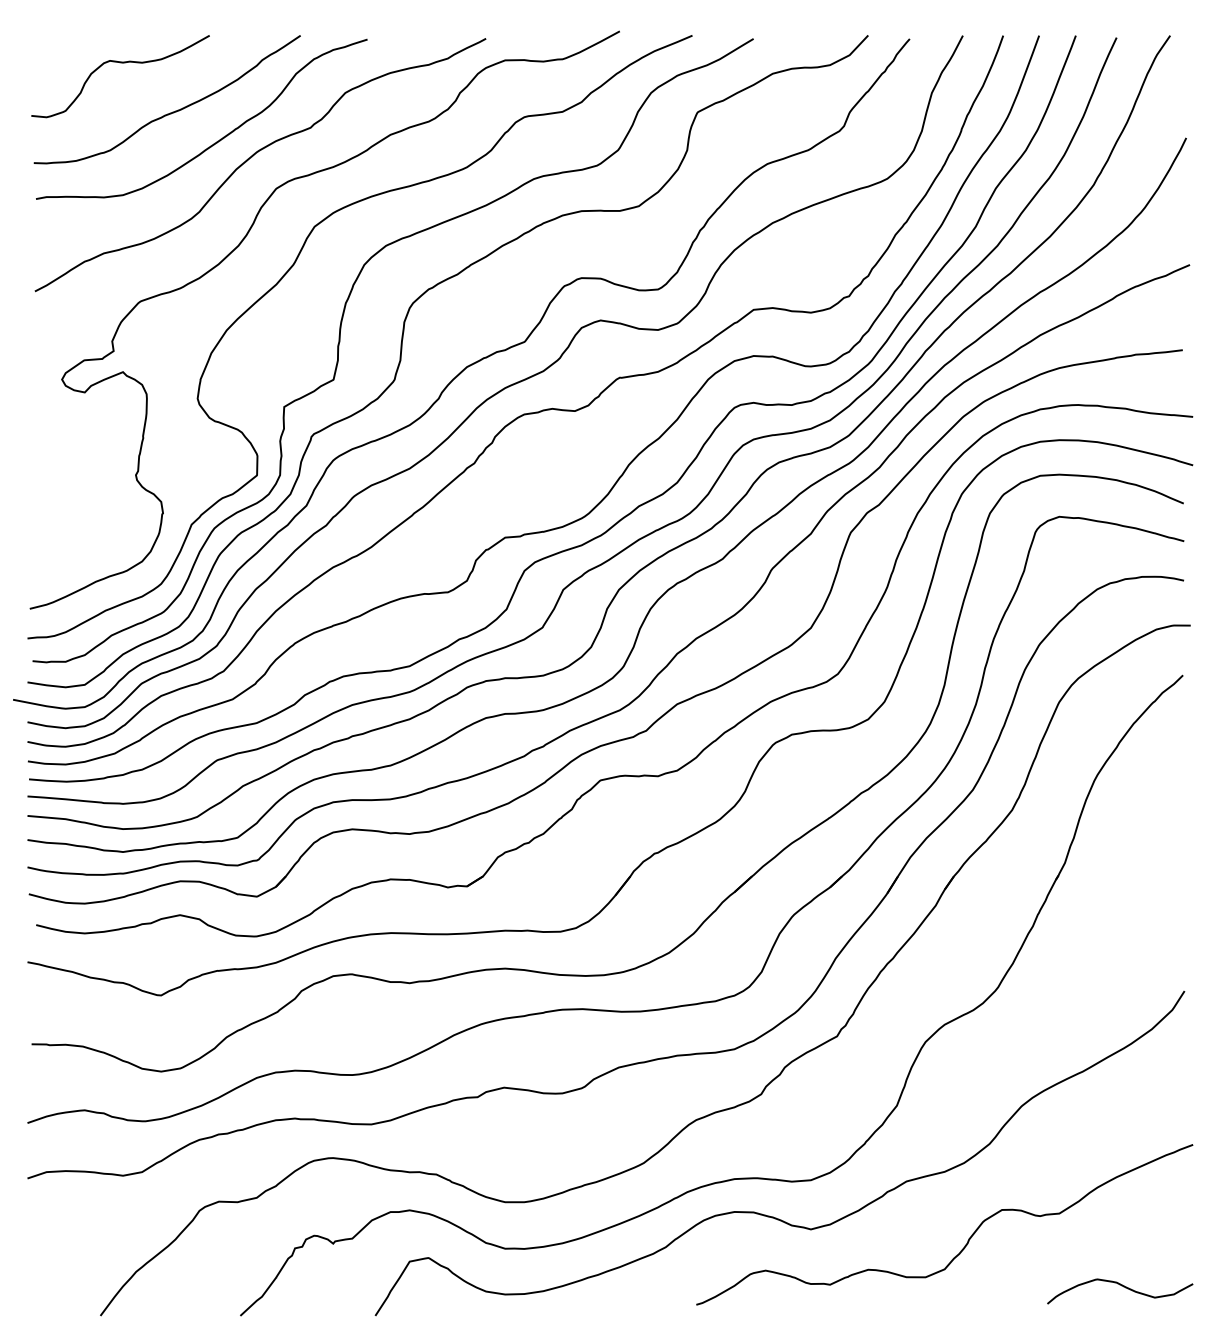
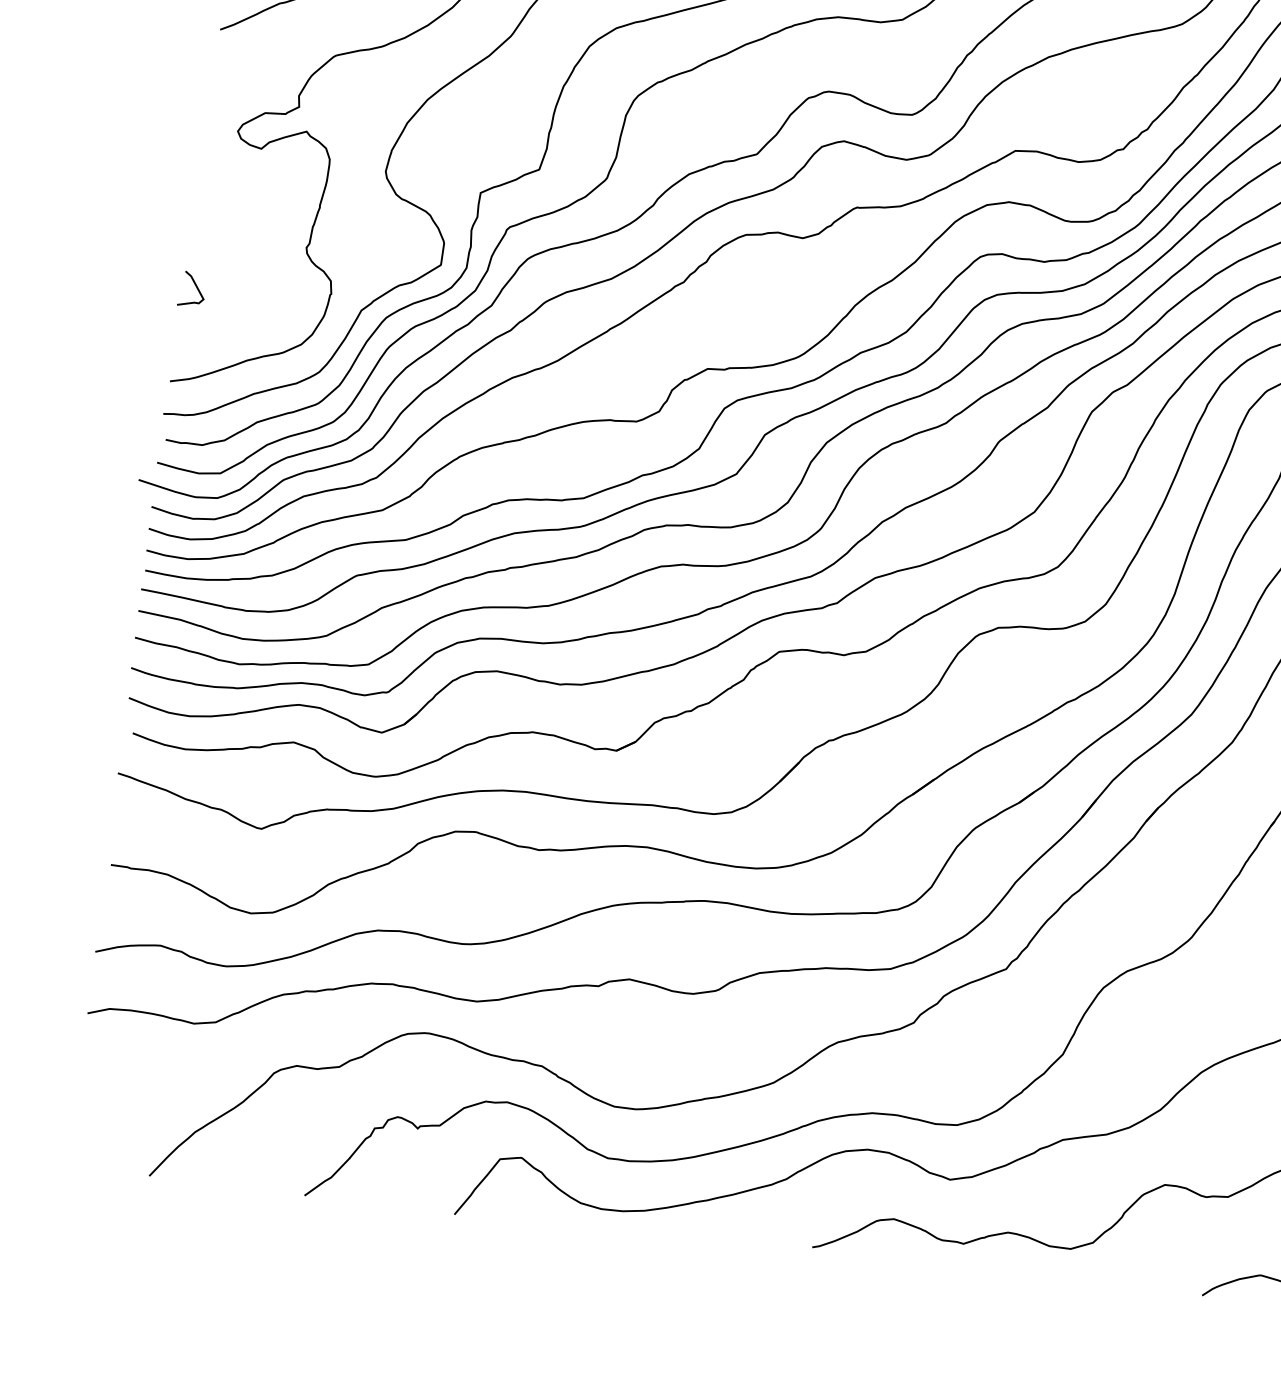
curve: (42, 523) -> (196, 288), added

